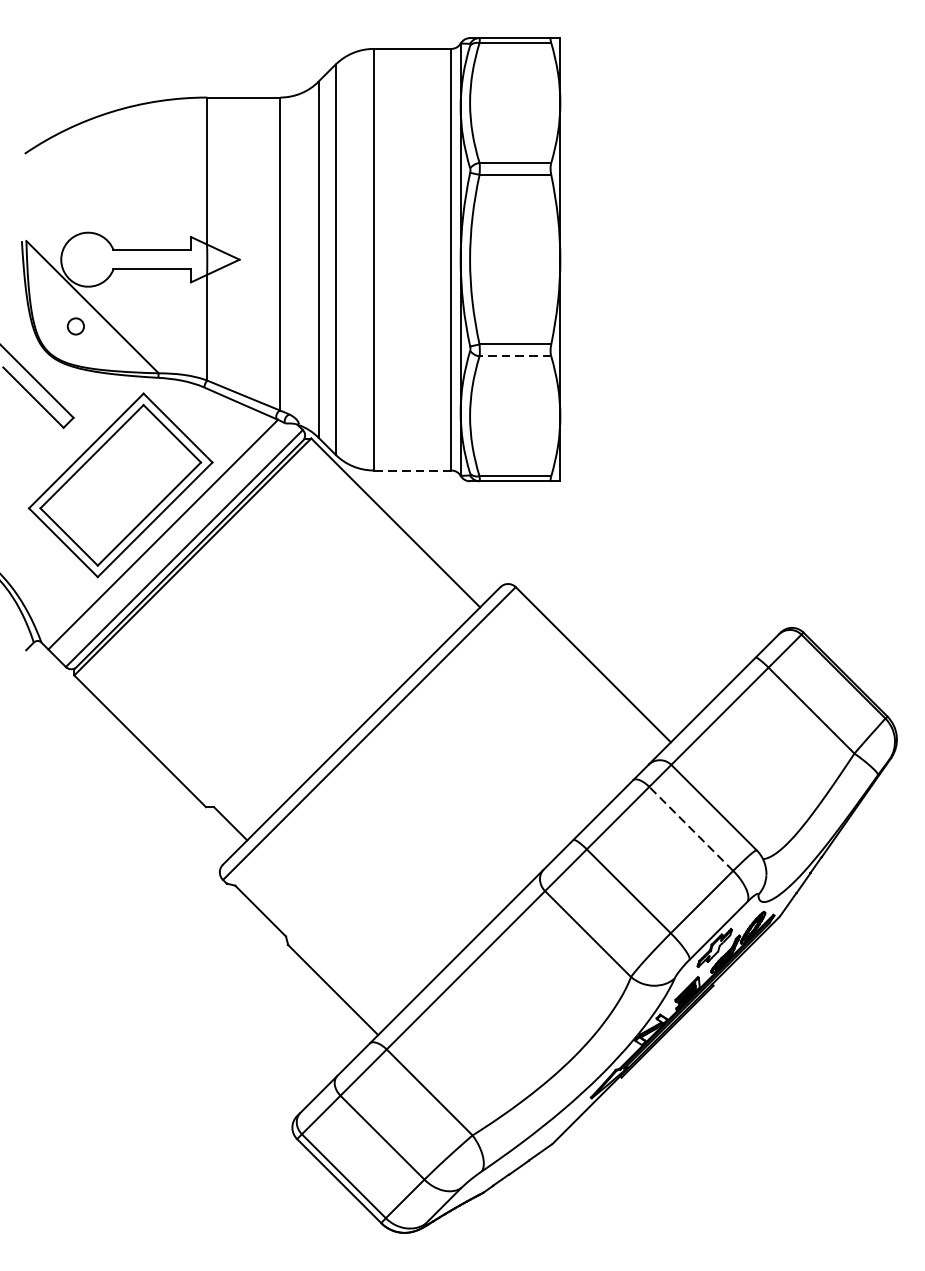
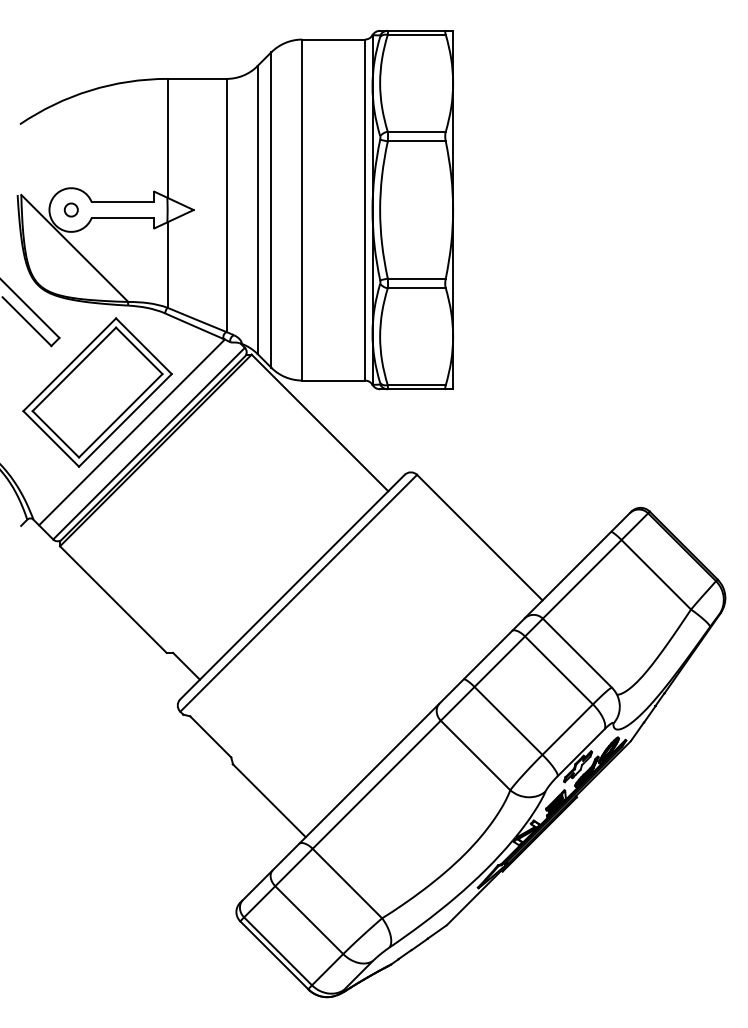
circle: (74, 325) -> (70, 209), moved
line: (515, 356) -> (416, 288), dashed -> solid
line: (412, 470) -> (333, 380), dashed -> solid
line: (690, 828) -> (558, 670), dashed -> solid

